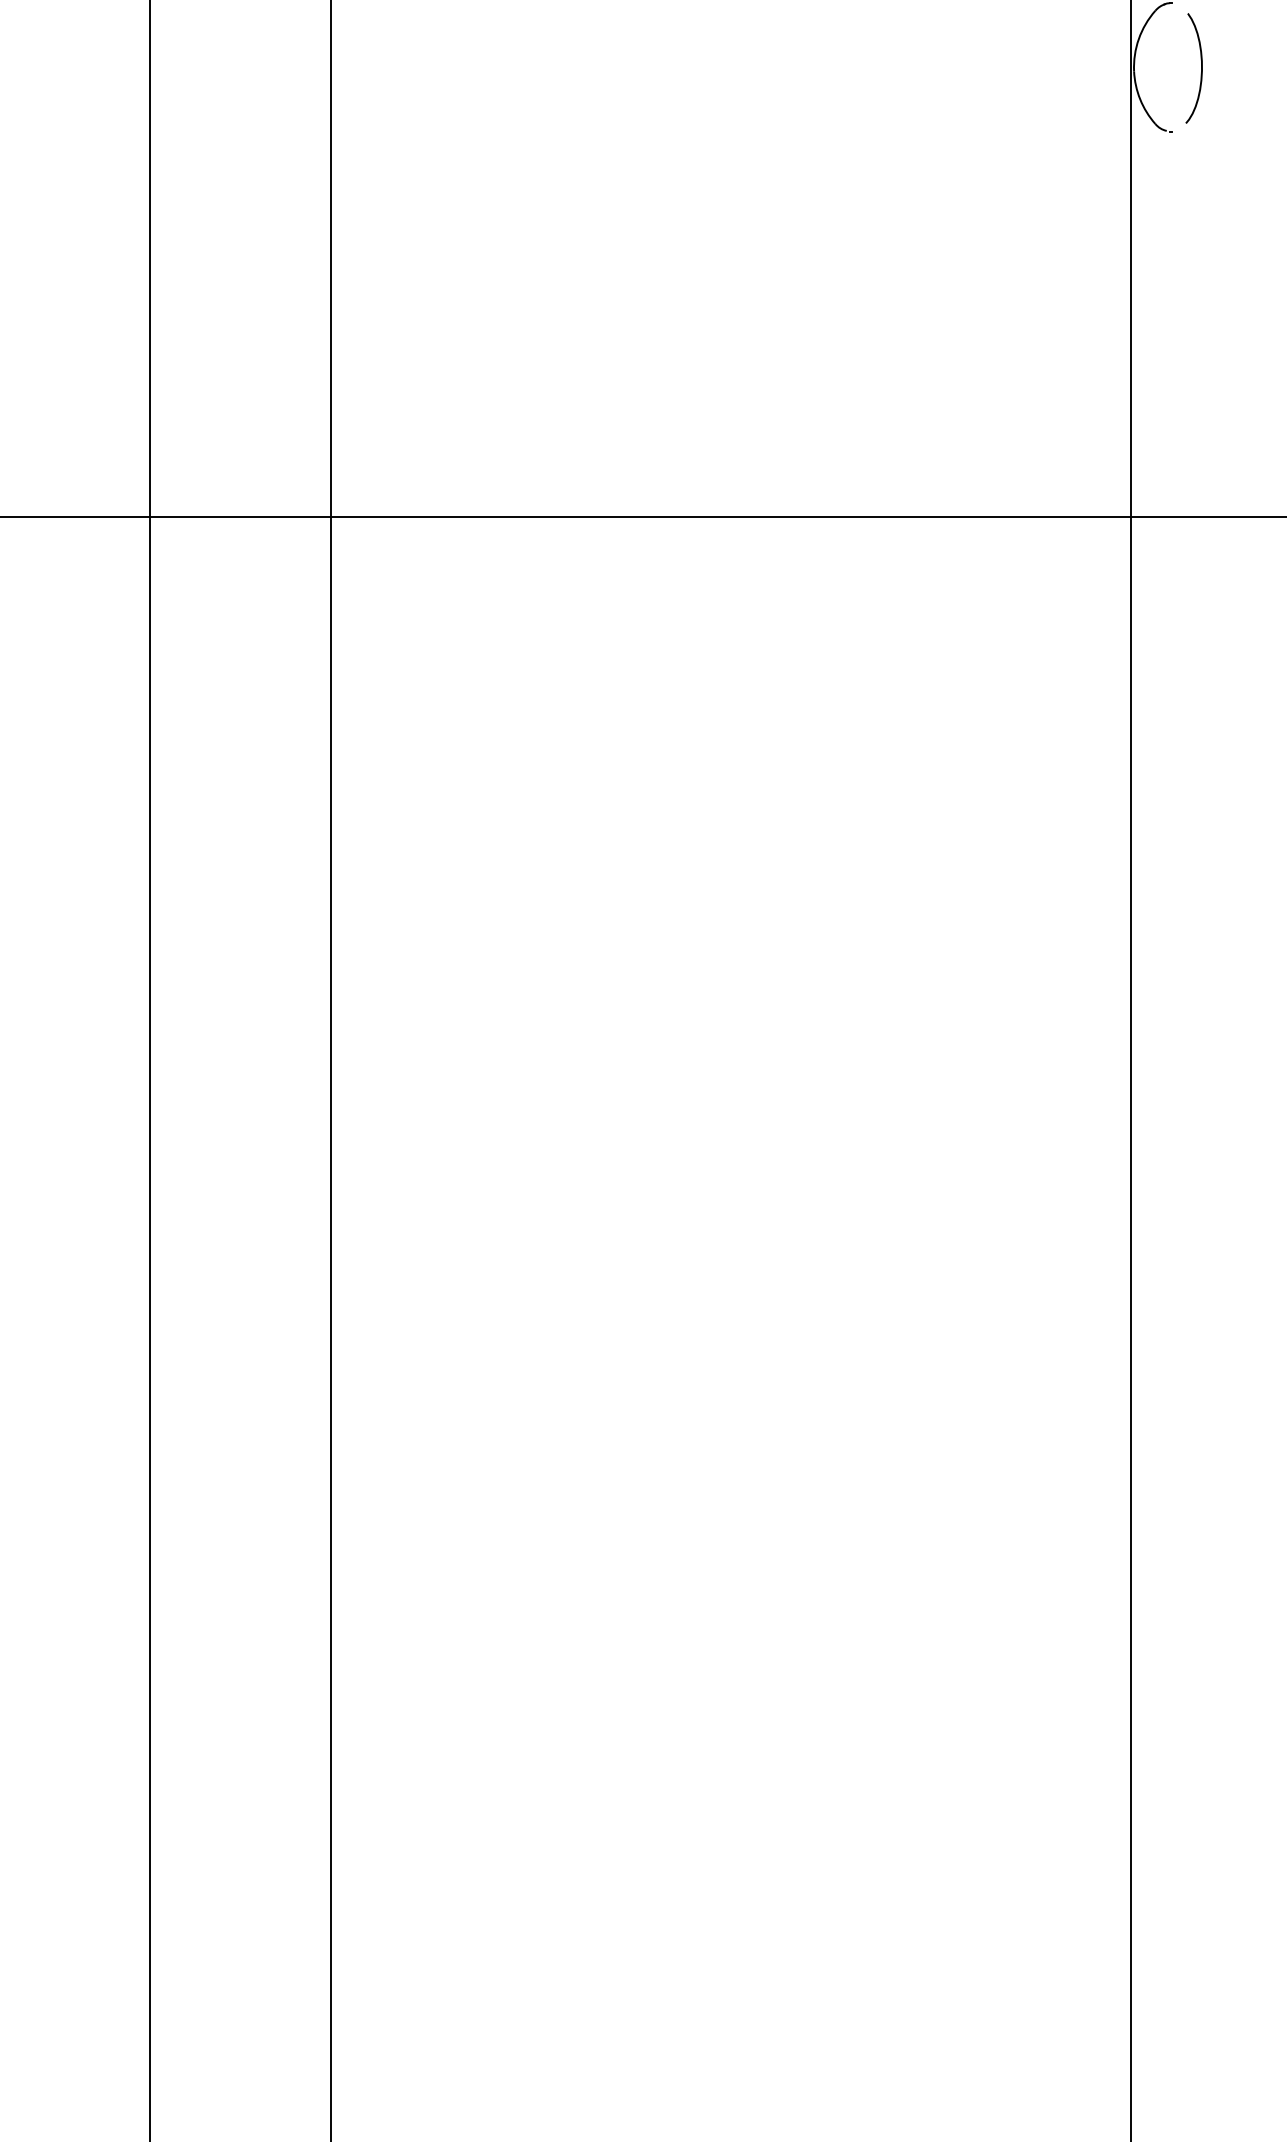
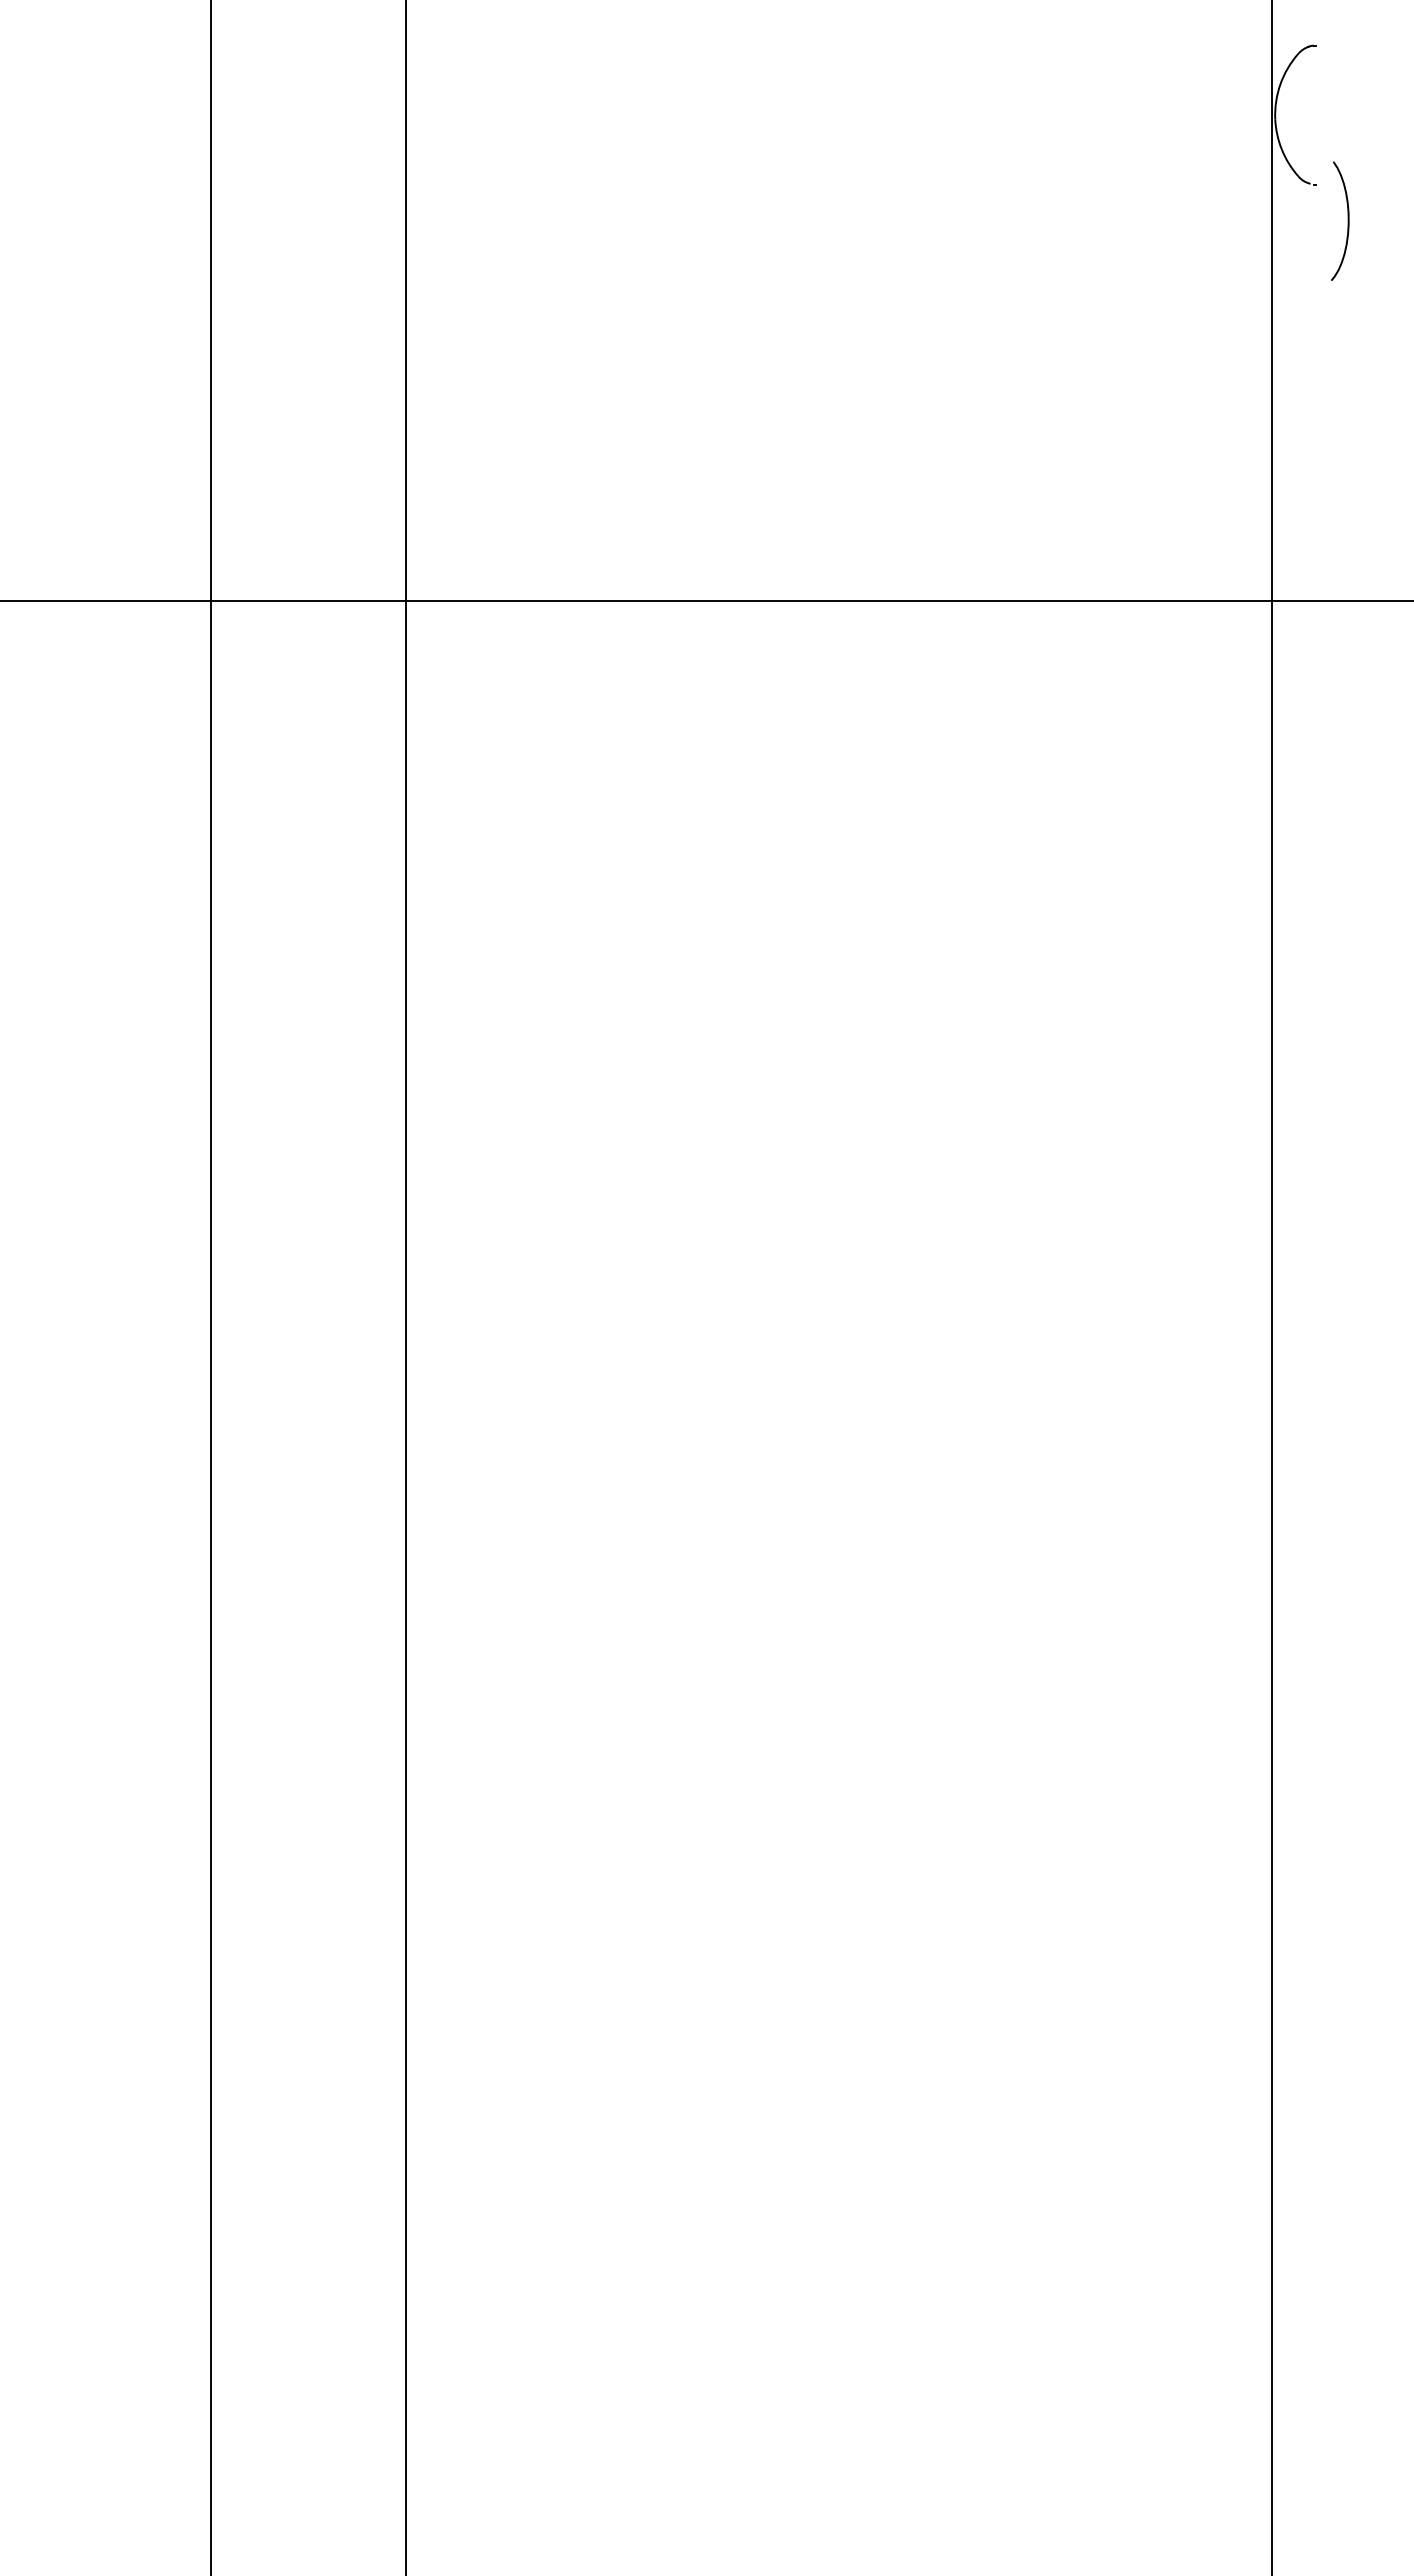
curve: (1200, 67) -> (1347, 220), moved

